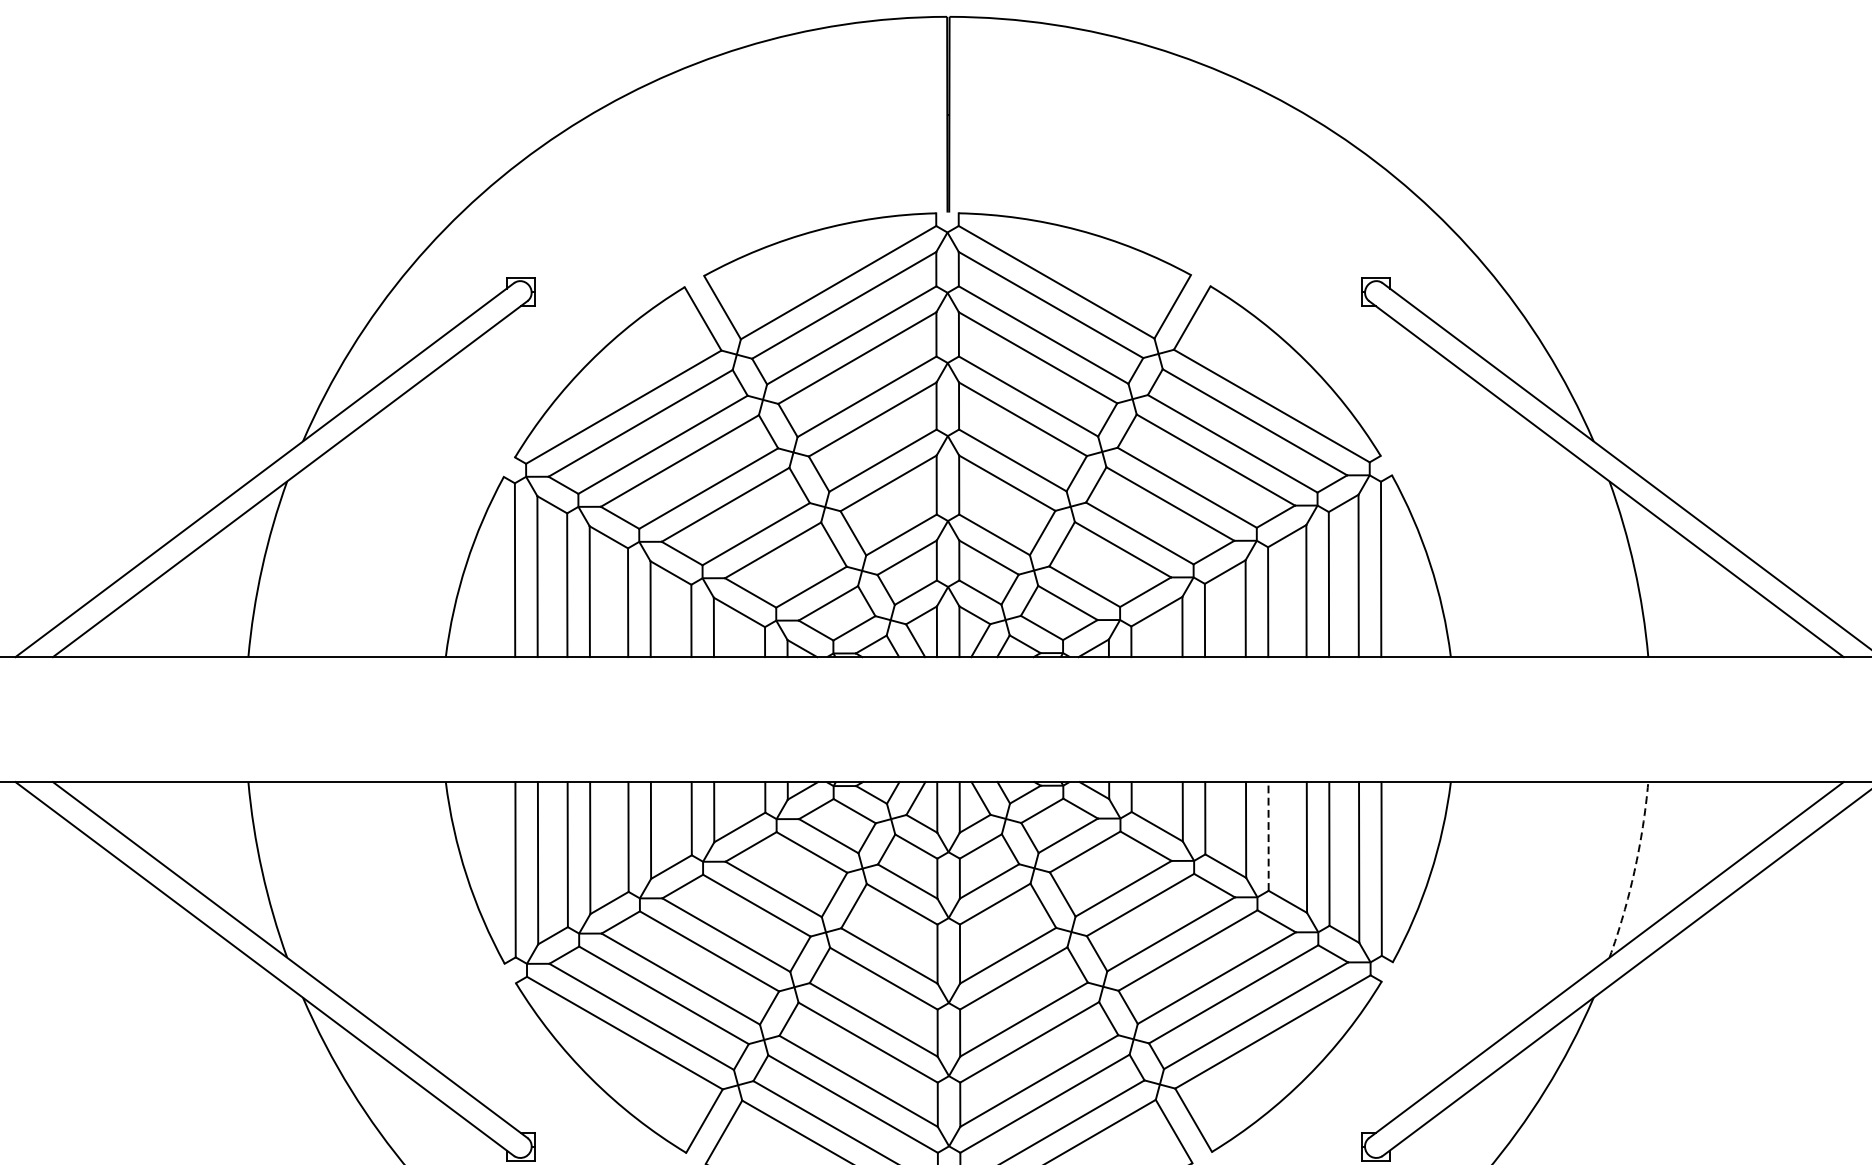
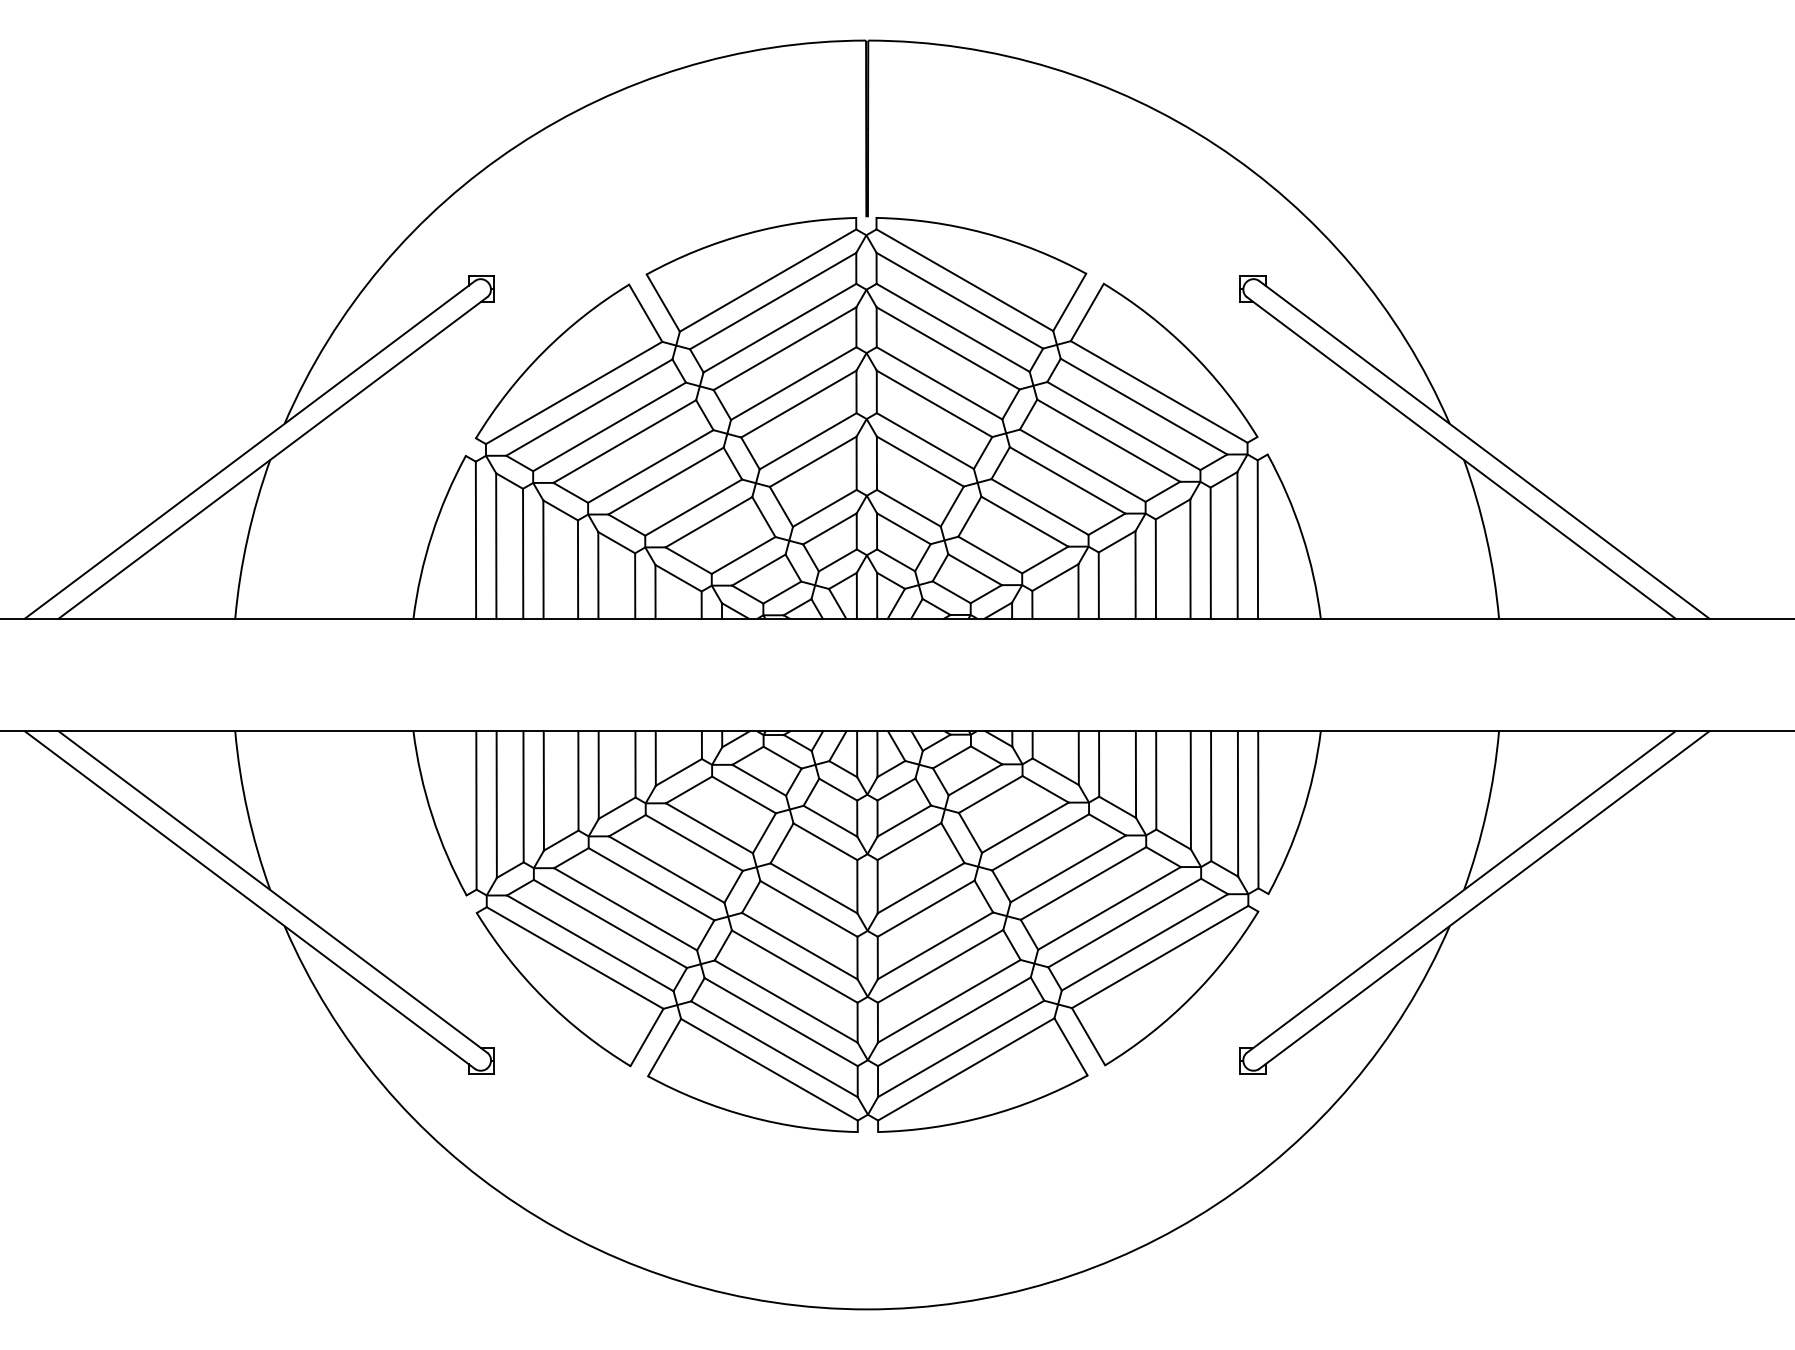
line: (1268, 835) -> (1156, 779), dashed -> solid
arc: (1634, 870) -> (1486, 811), dashed -> solid

